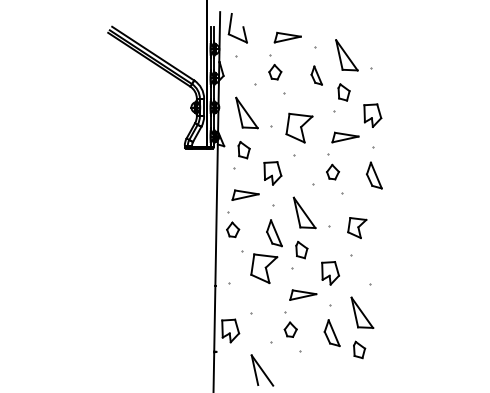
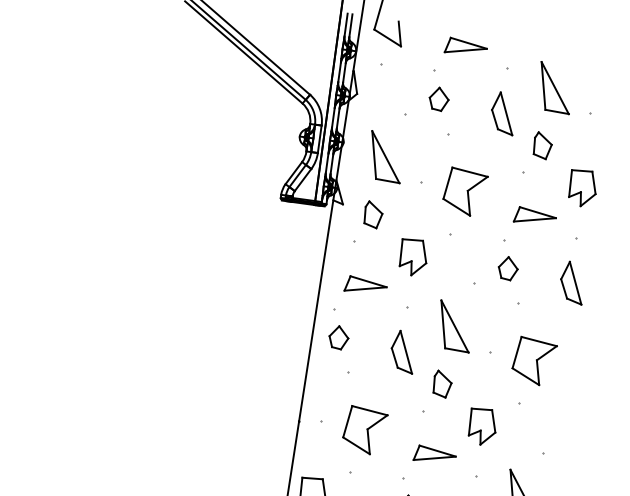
part: (316, 75) -> (503, 113), size x1.43
part: (357, 227) -> (534, 360), size x1.43
part: (264, 268) -> (365, 430), moved

